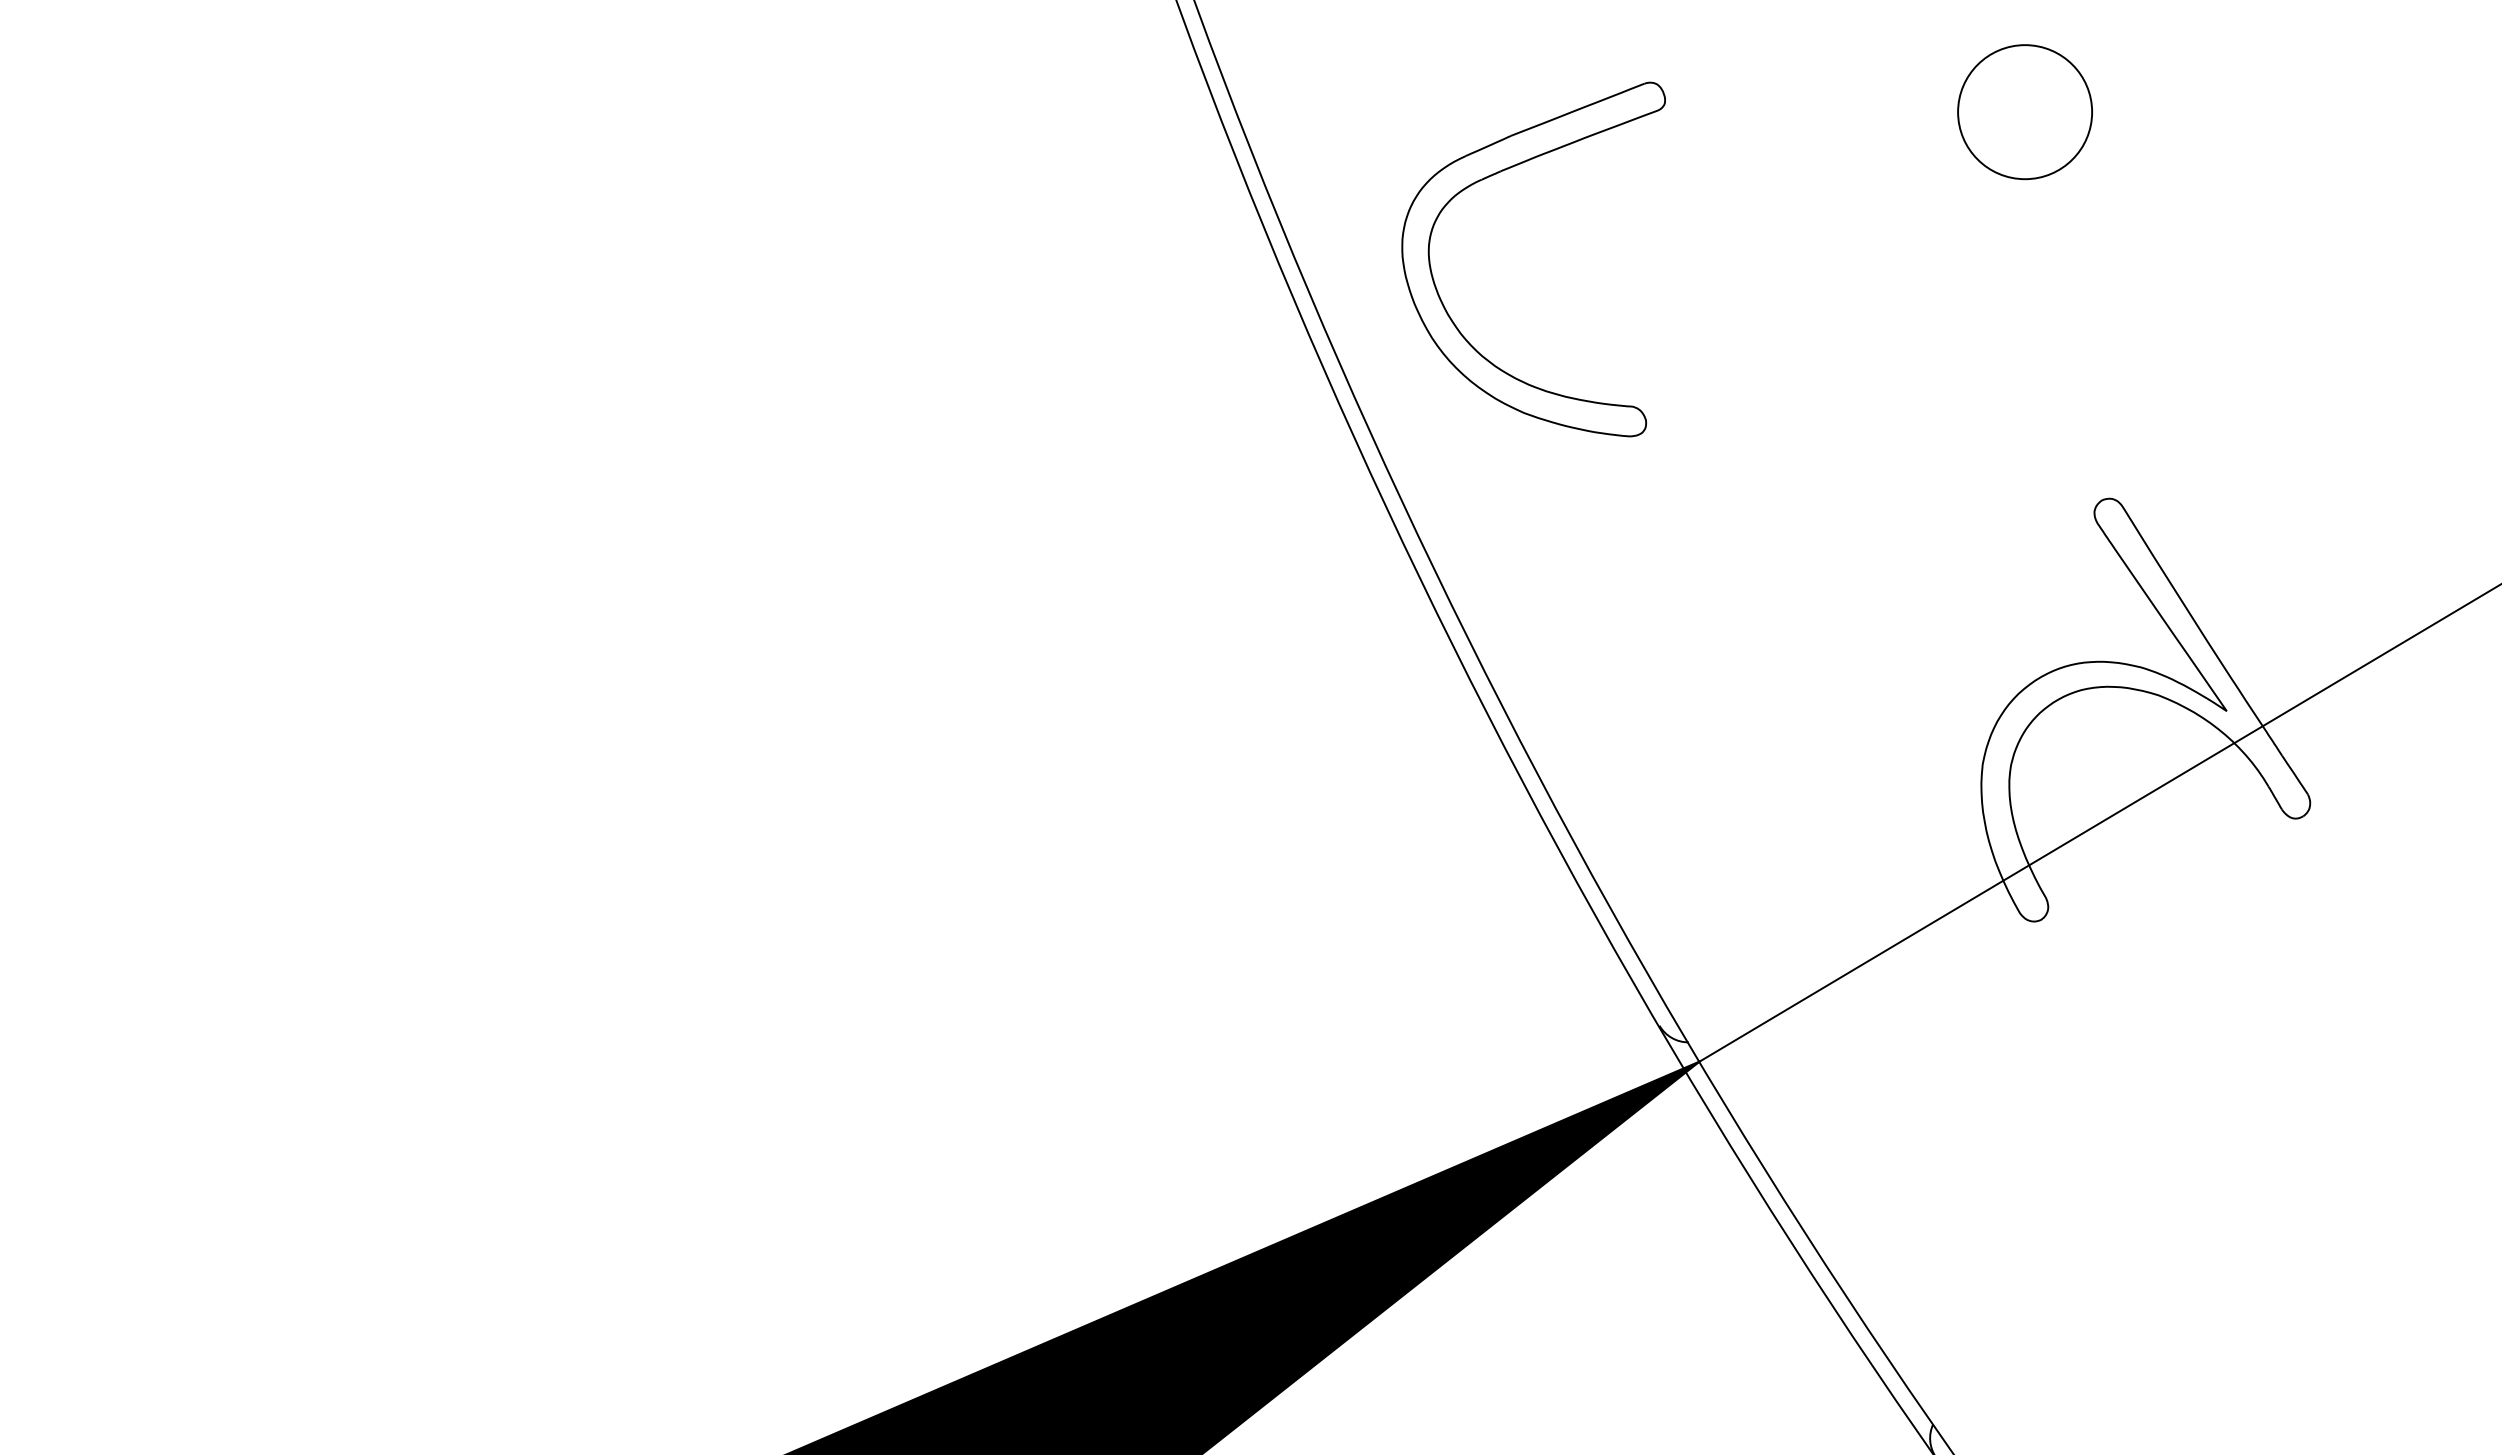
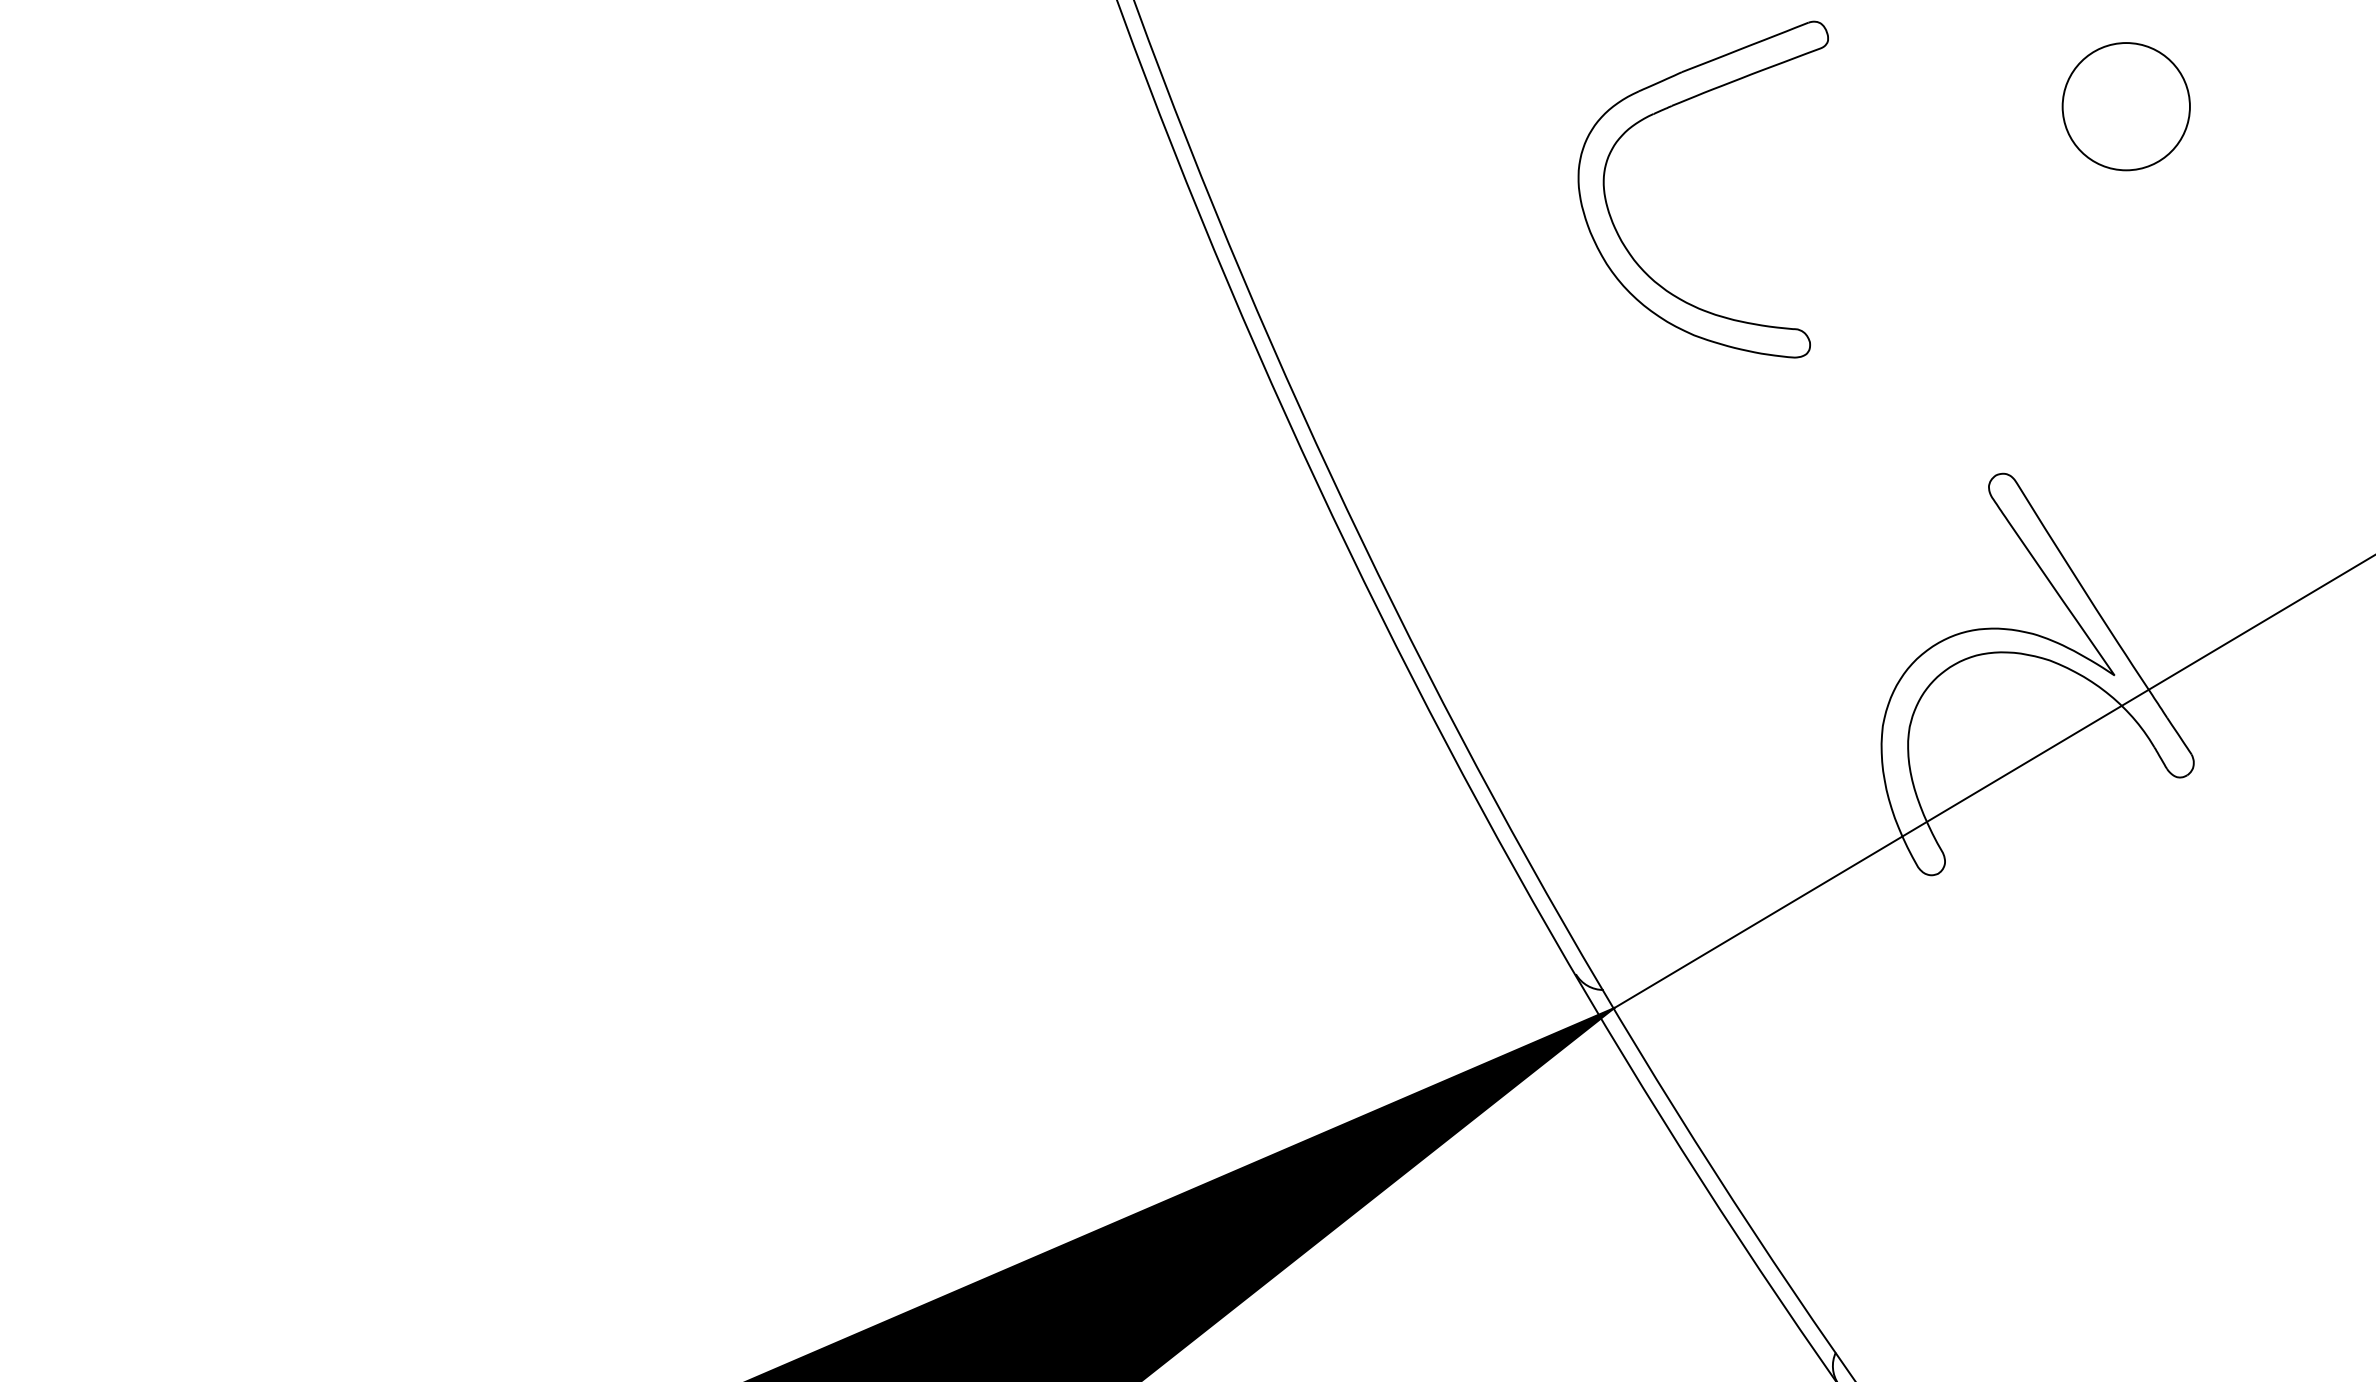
circle: (2024, 112) -> (2125, 106), moved
part: (1494, 175) -> (1666, 109), moved

